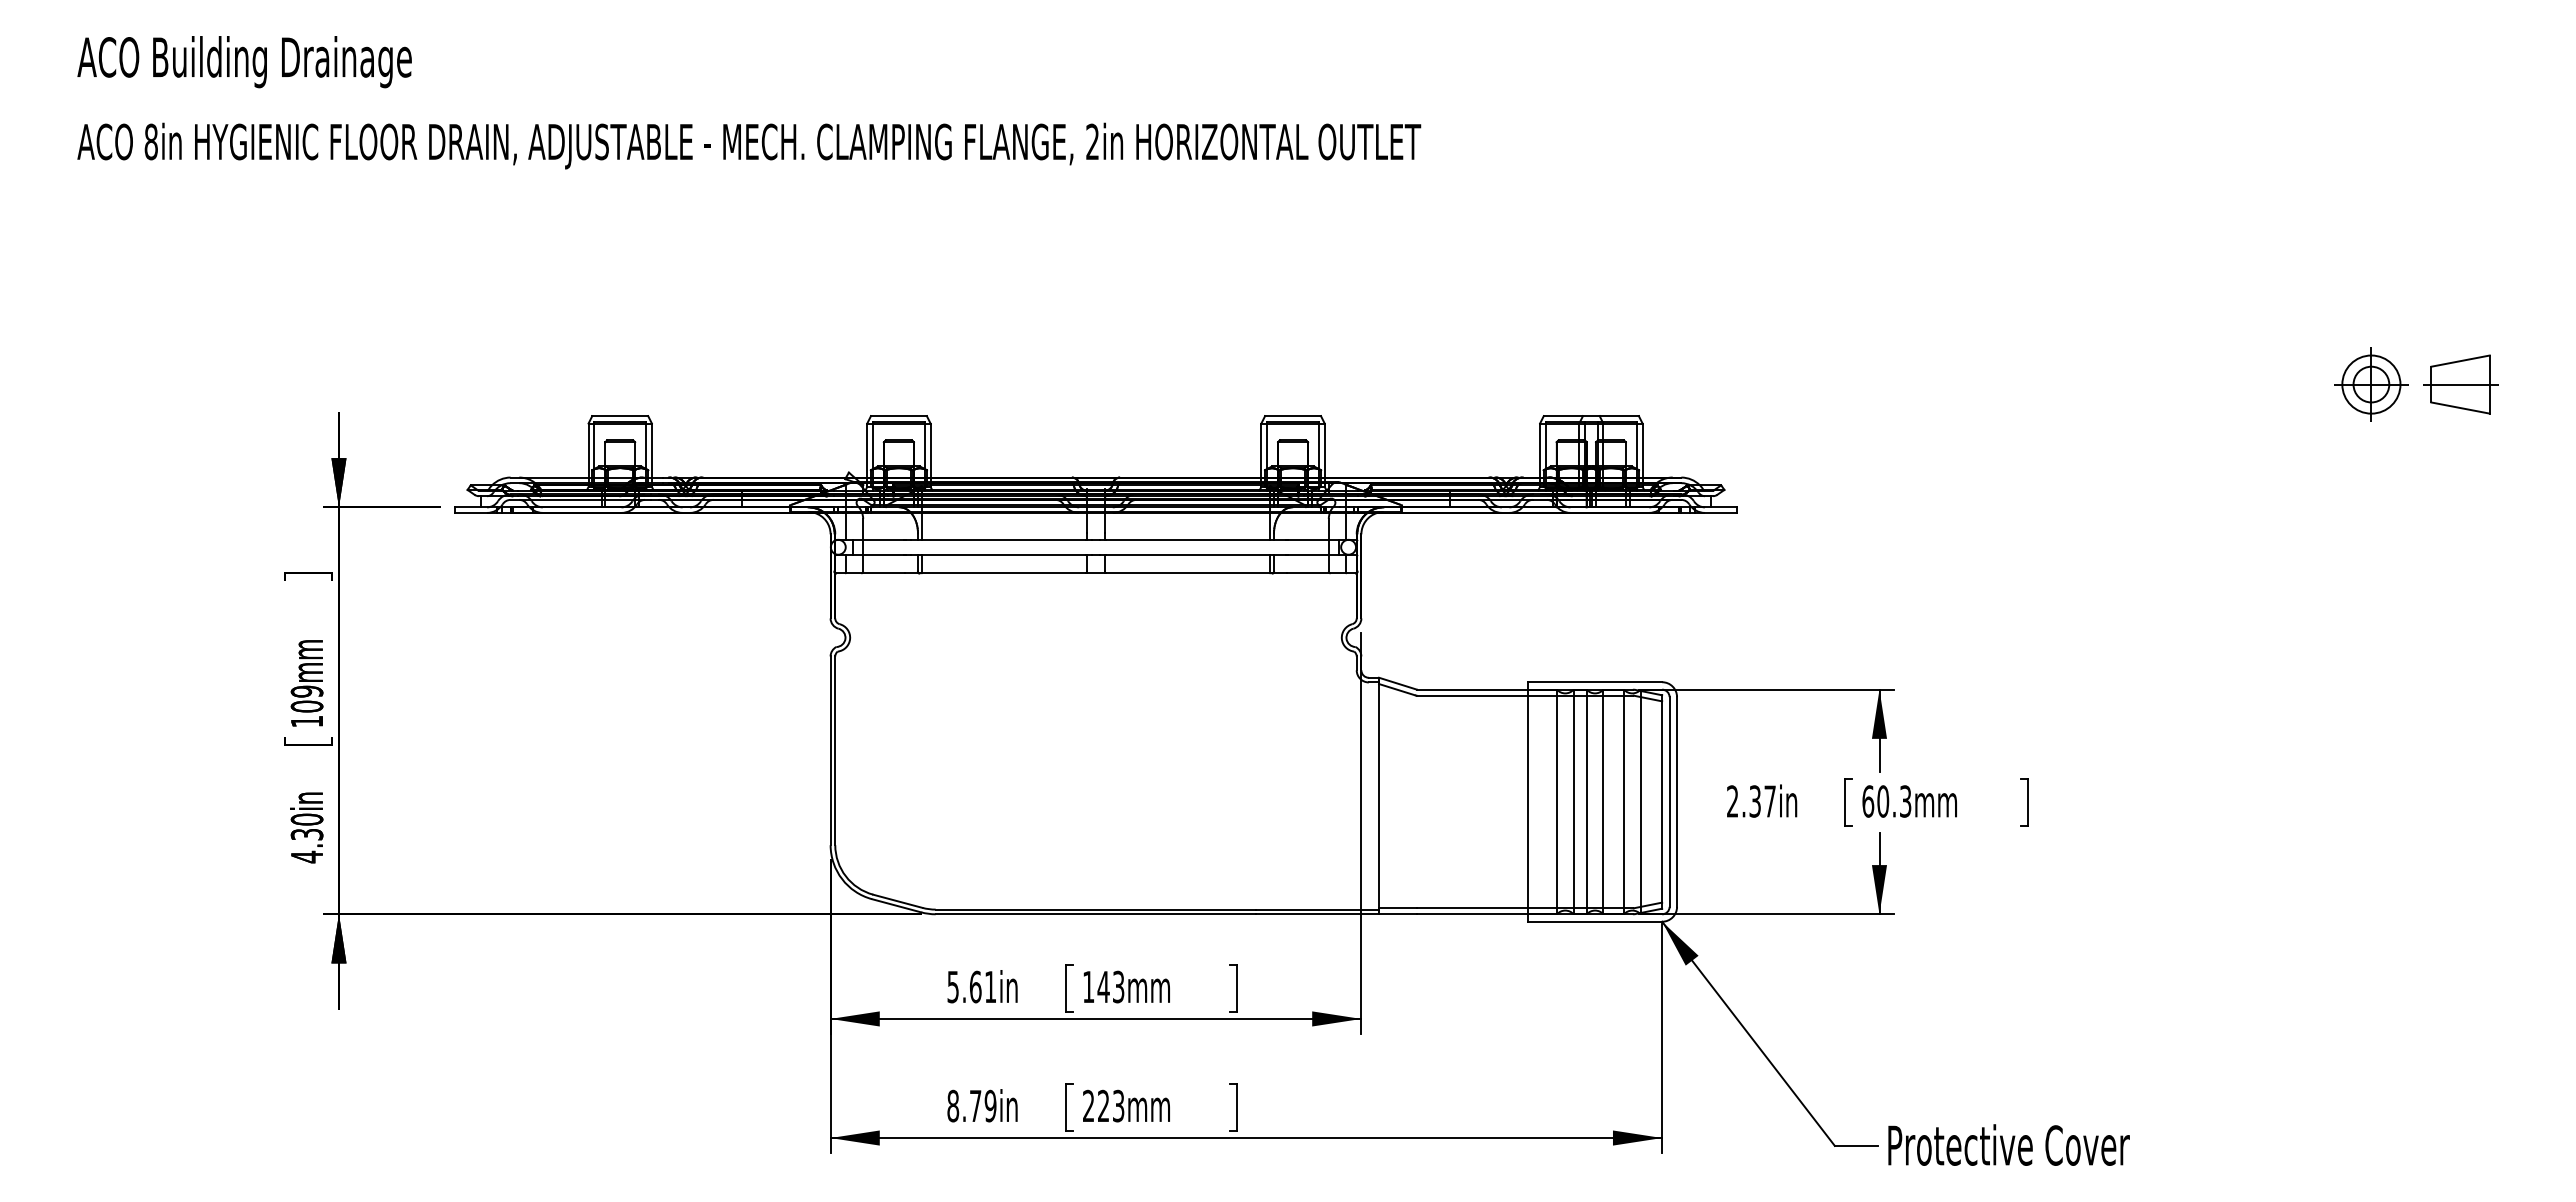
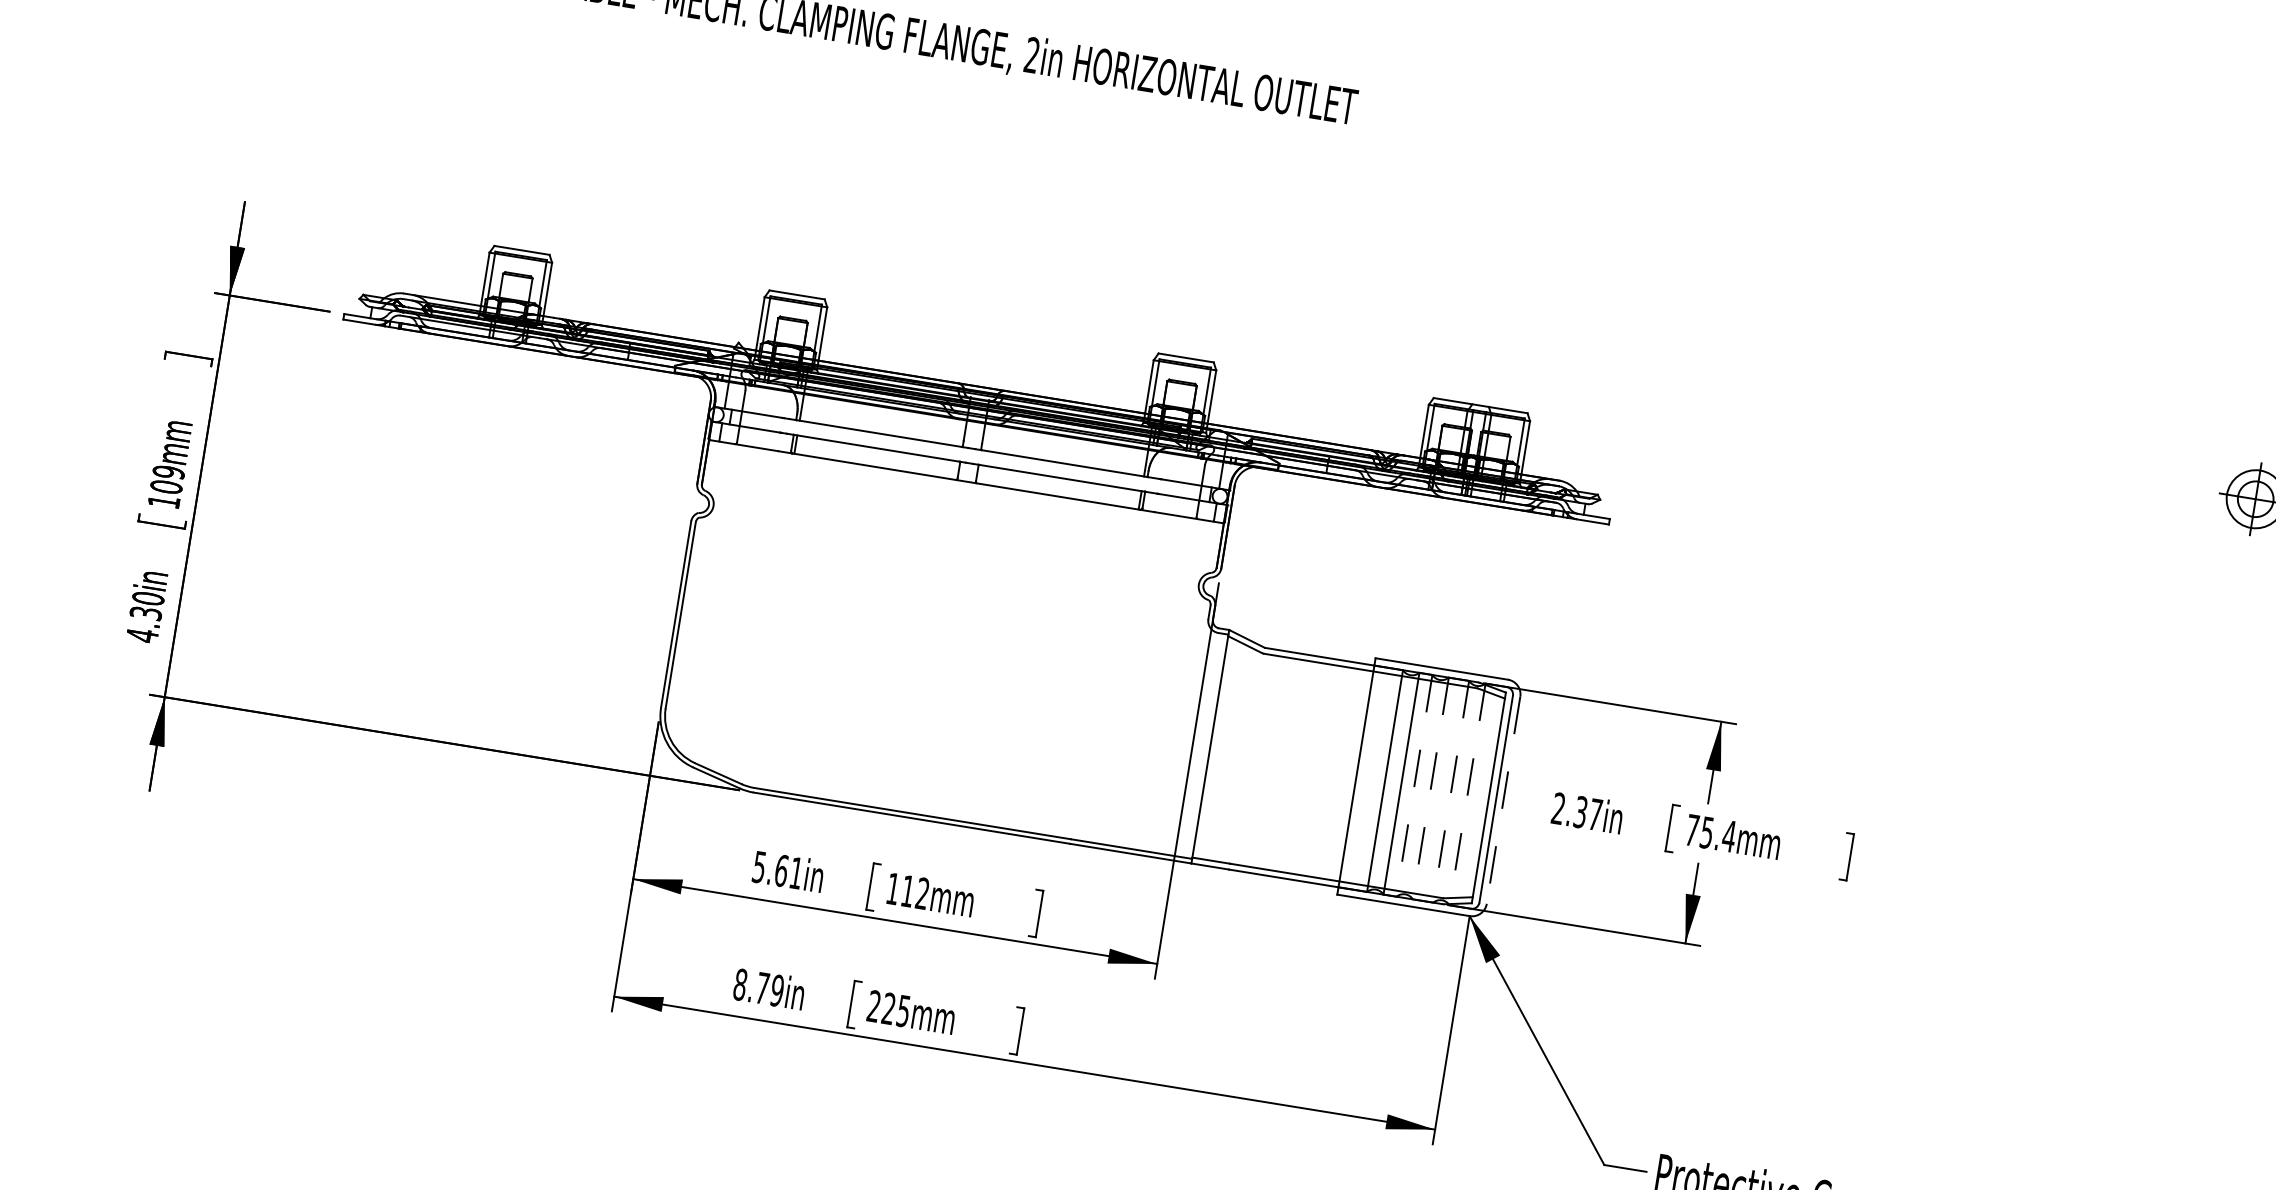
line: (1677, 801) -> (1504, 799), solid -> dashed
text: (1886, 801) -> (1710, 833), 60.3mm -> 75.4mm
line: (1586, 802) -> (1414, 786), solid -> dashed
line: (1603, 802) -> (1430, 789), solid -> dashed
line: (1624, 802) -> (1451, 792), solid -> dashed
line: (1640, 802) -> (1467, 794), solid -> dashed
text: (1110, 987) -> (914, 892), 143mm -> 112mm
text: (1118, 1105) -> (903, 1010), 223mm -> 225mm

